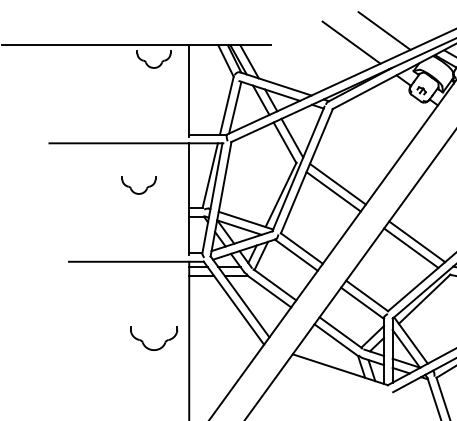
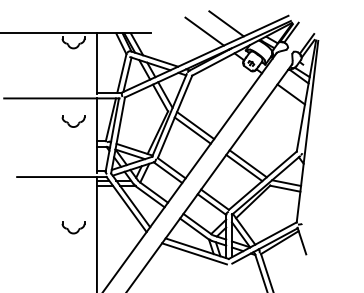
part: (138, 185) -> (73, 121), moved
part: (153, 337) -> (73, 227), size x0.71
line: (336, 376) -> (194, 253), added

